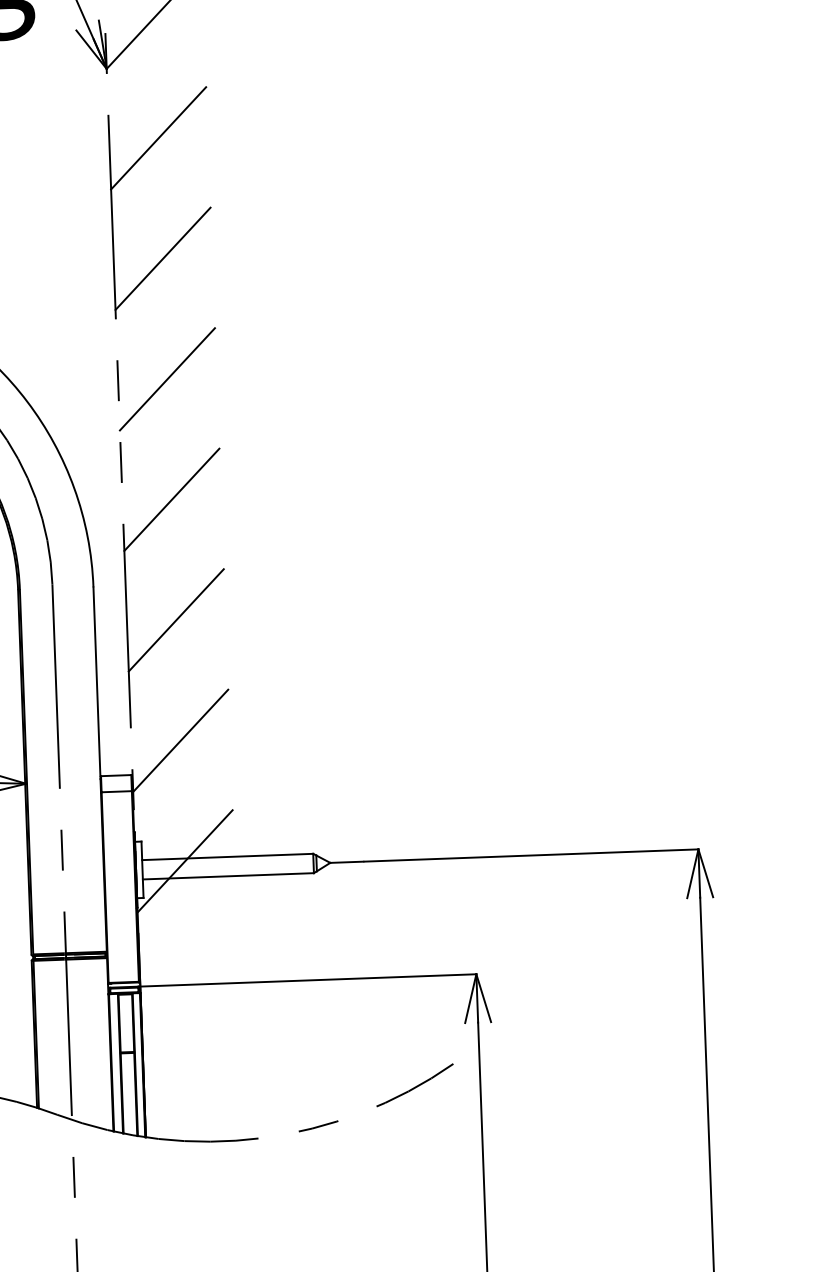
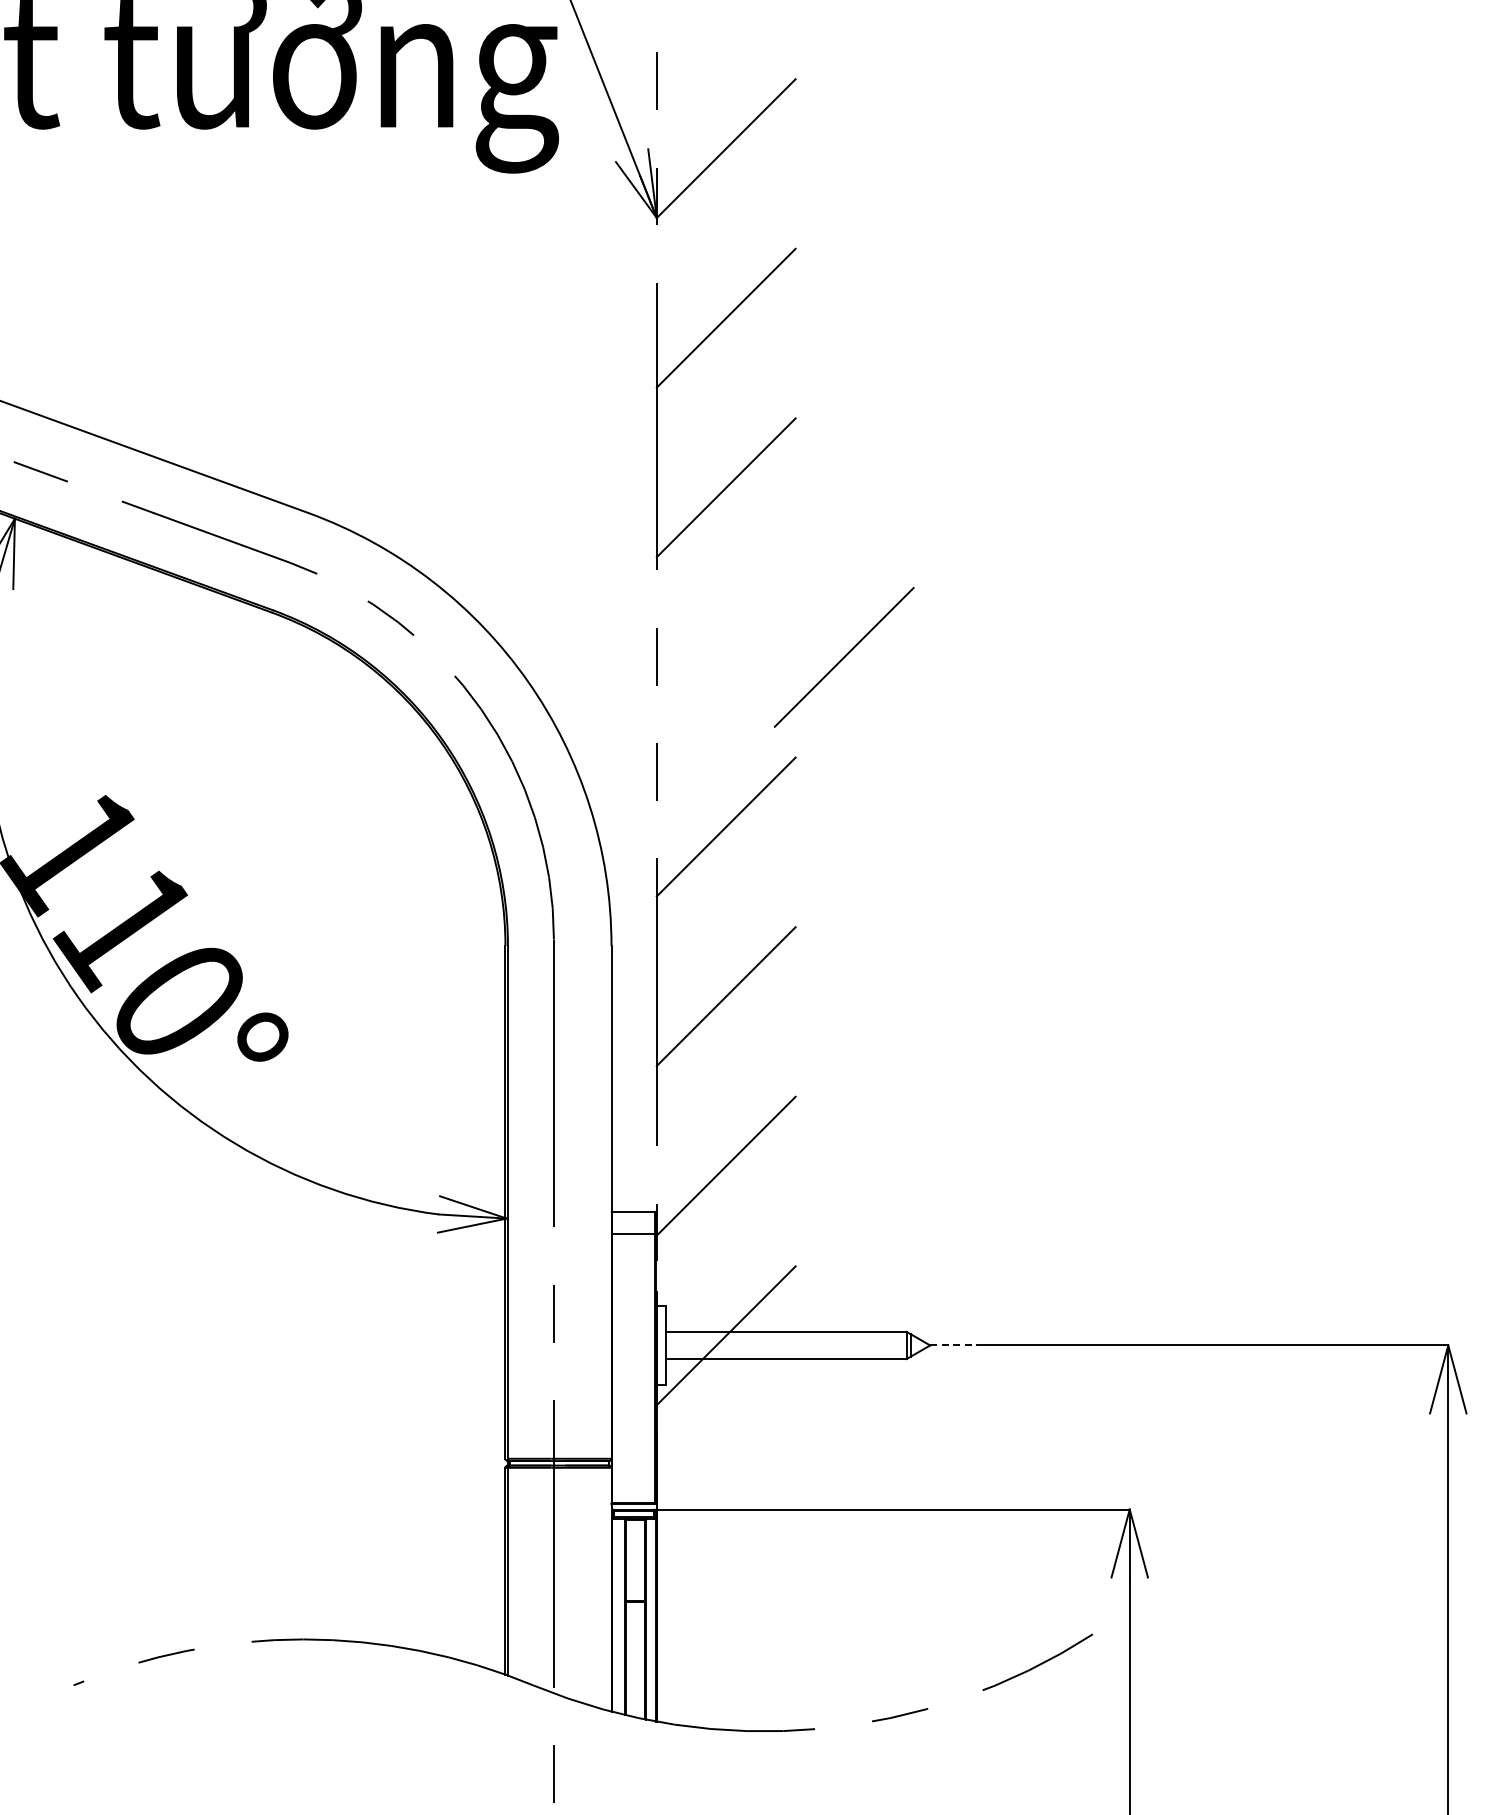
line: (166, 378) -> (843, 656), moved
line: (346, 862) -> (953, 1345), solid -> dashed

